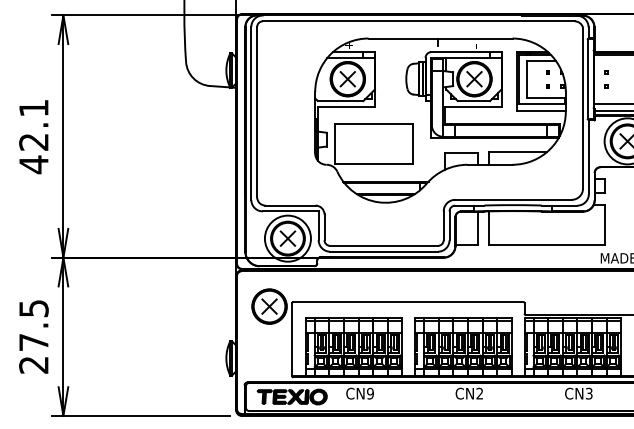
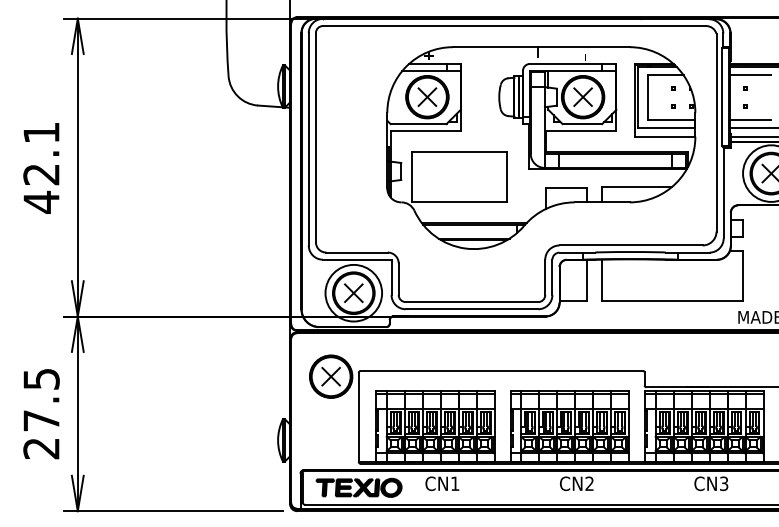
line: (610, 61) -> (750, 75), added
line: (610, 97) -> (750, 119), added
text: (369, 393) -> (454, 483), CN9 -> CN1

